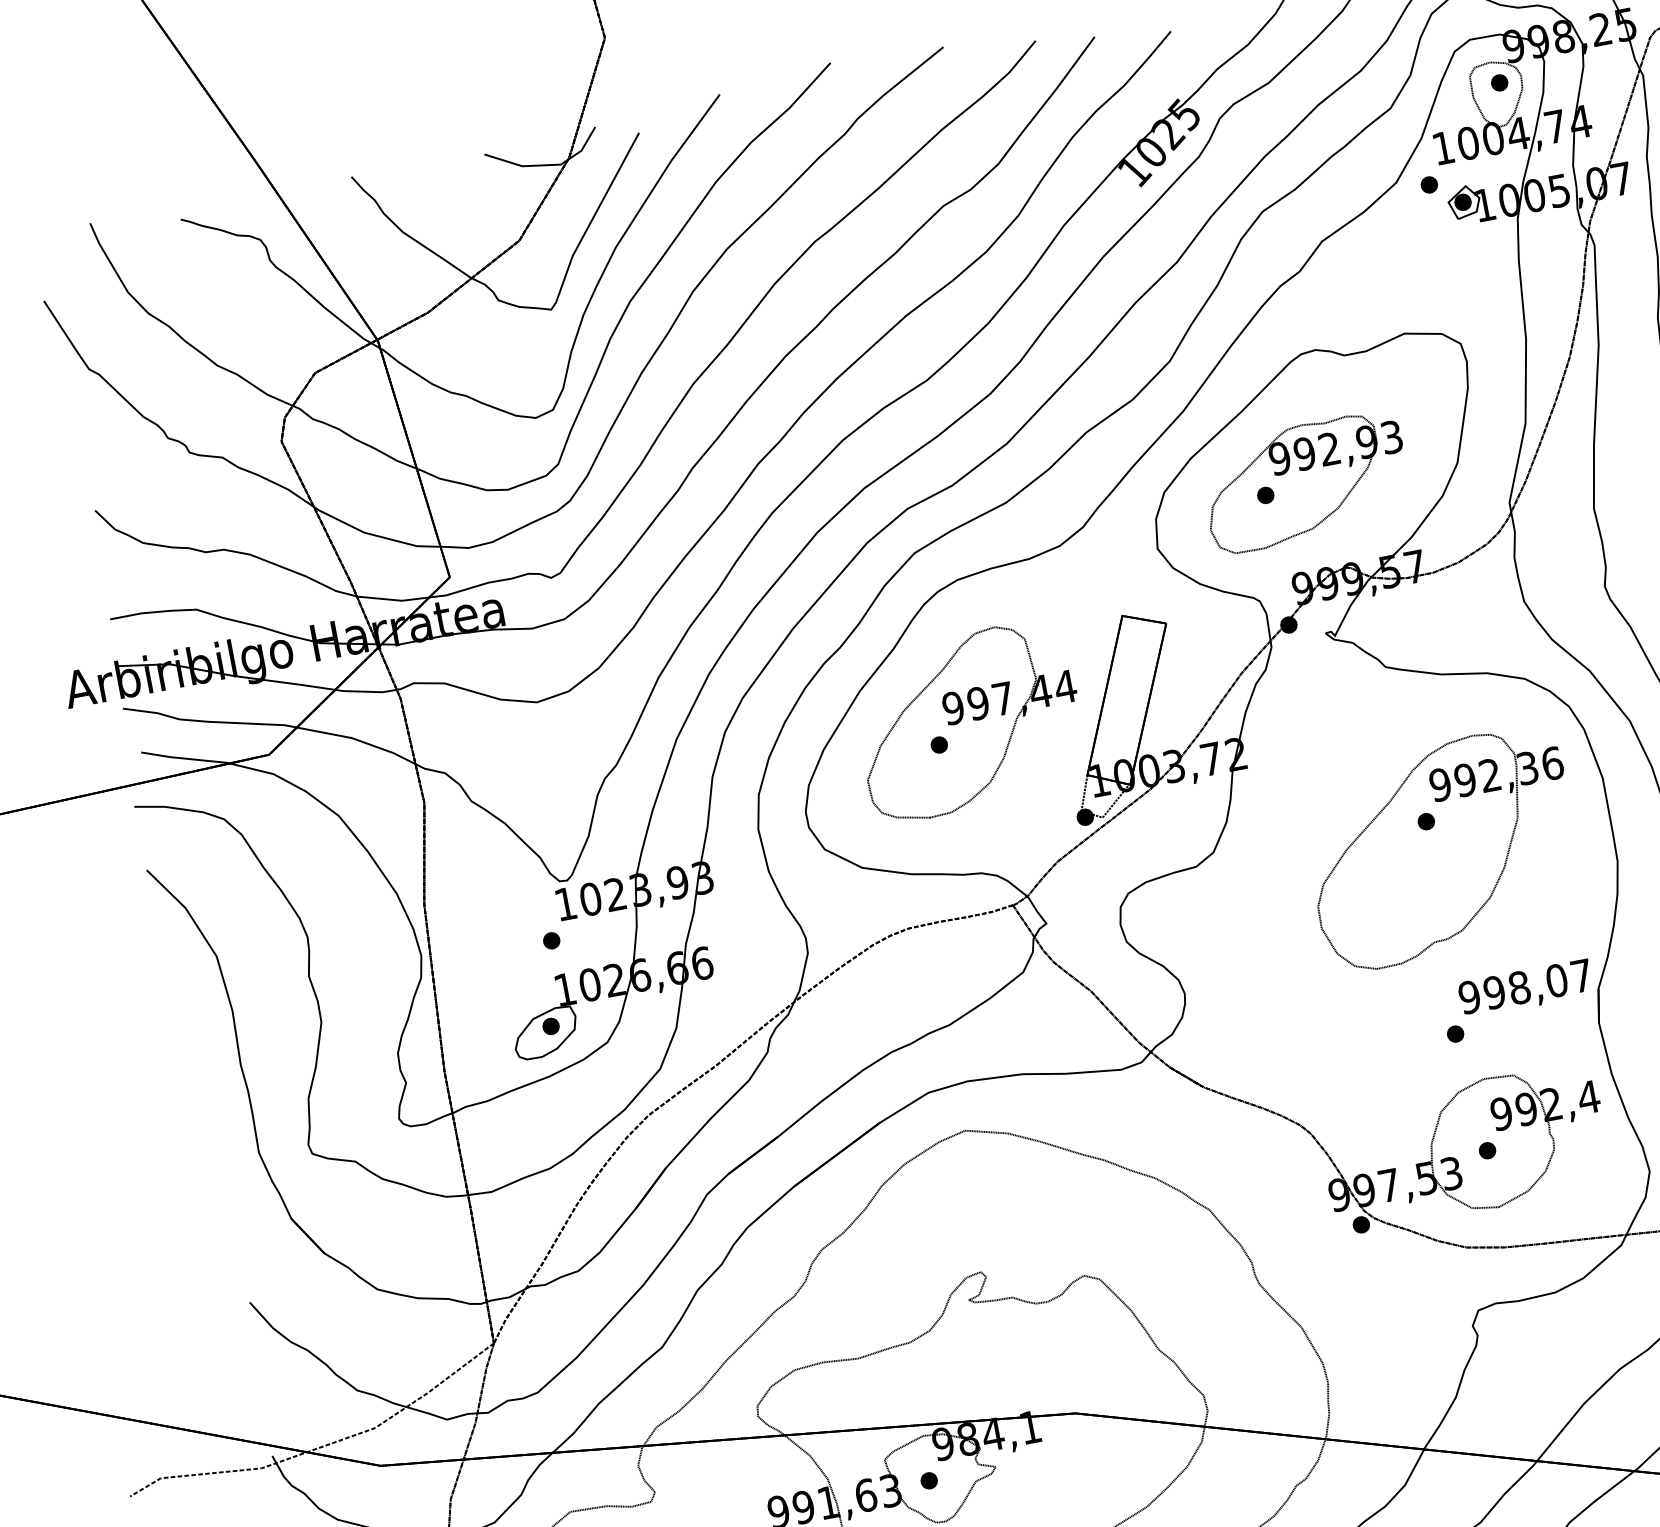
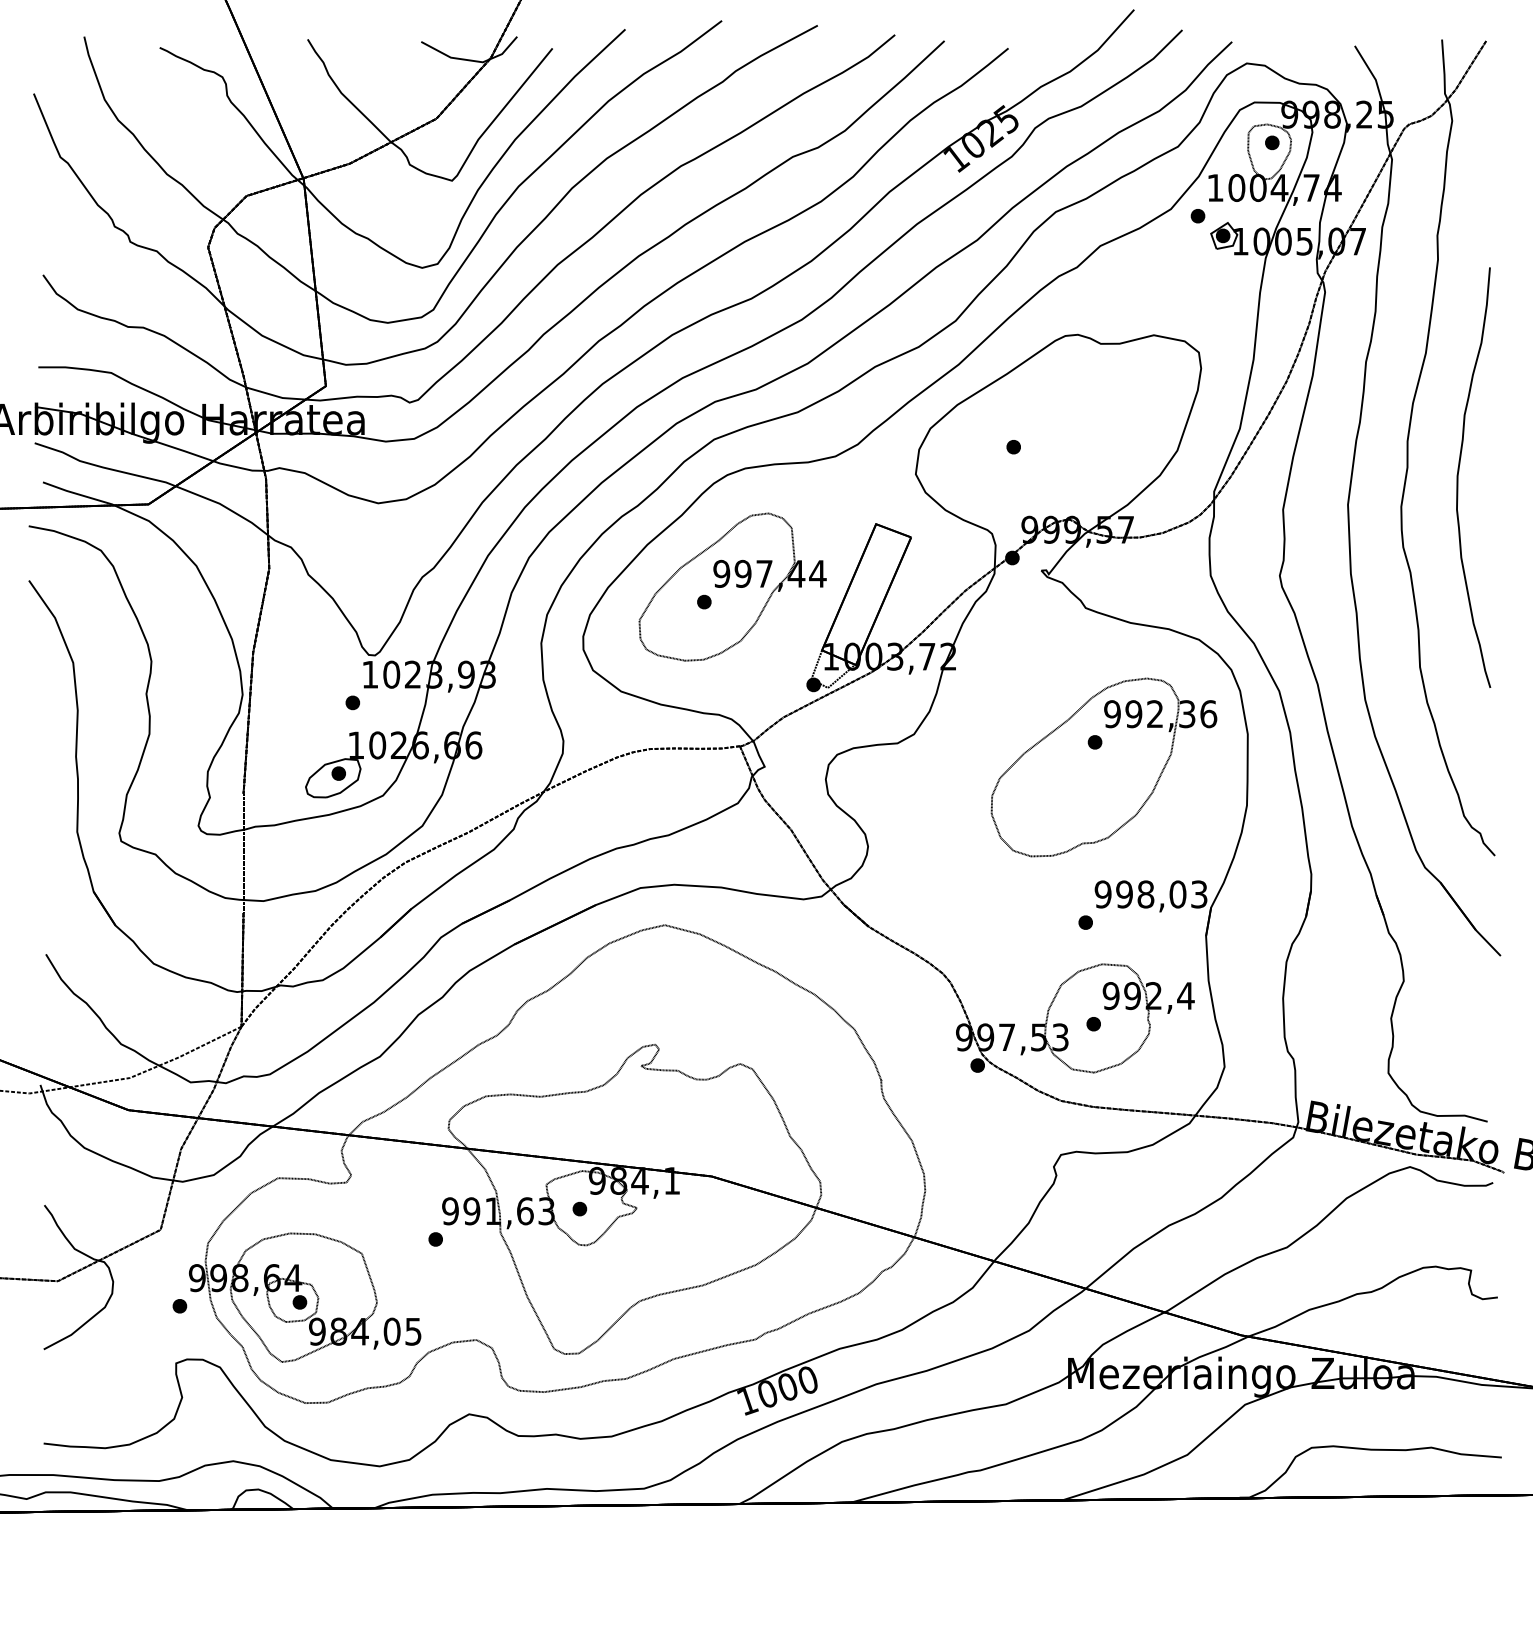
part: (1305, 482) -> (1048, 442), removed
text: (1582, 975) -> (1199, 894), 998,07 -> 998,03

